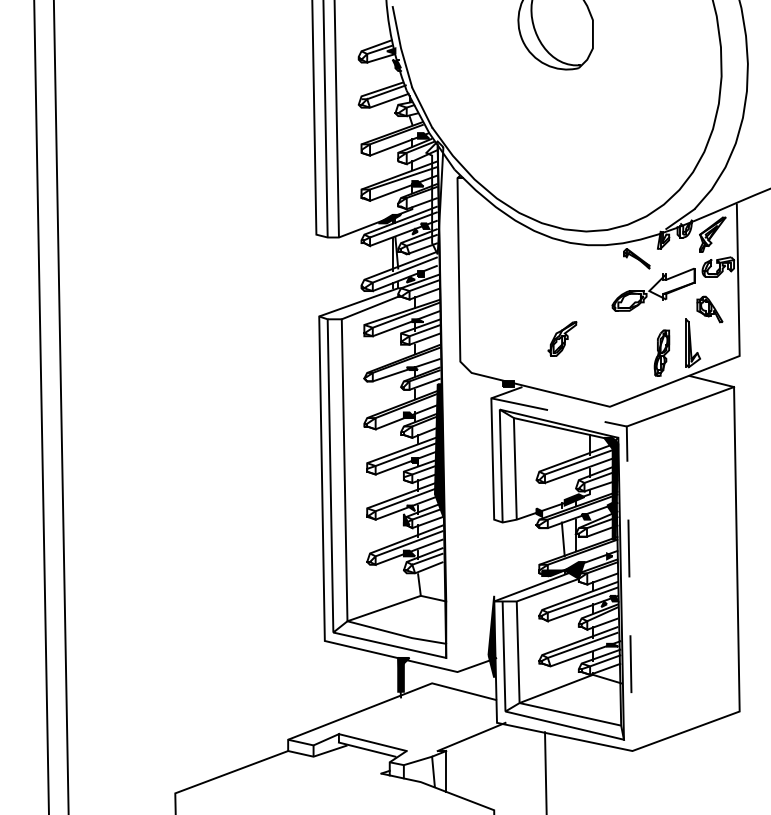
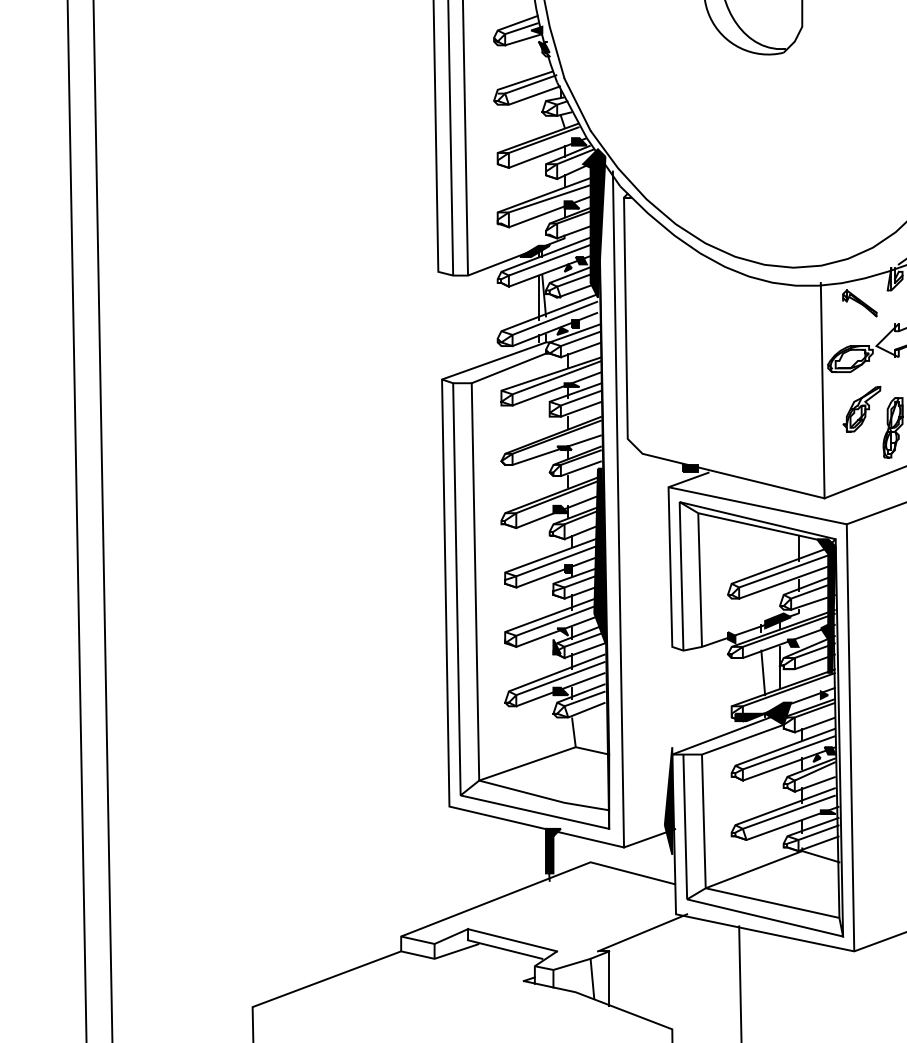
fill: (434, 197) -> (593, 222), added
line: (608, 324) -> (822, 390), added
part: (562, 338) -> (862, 408), moved
line: (453, 415) -> (618, 509), added
line: (628, 519) -> (849, 646), dashed -> solid

